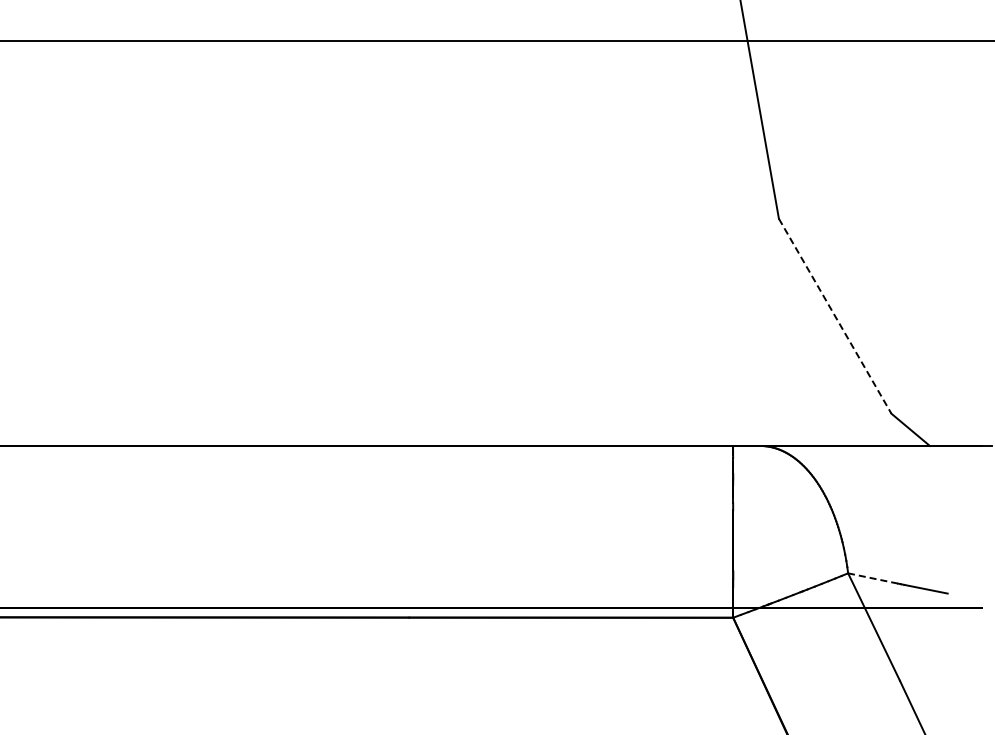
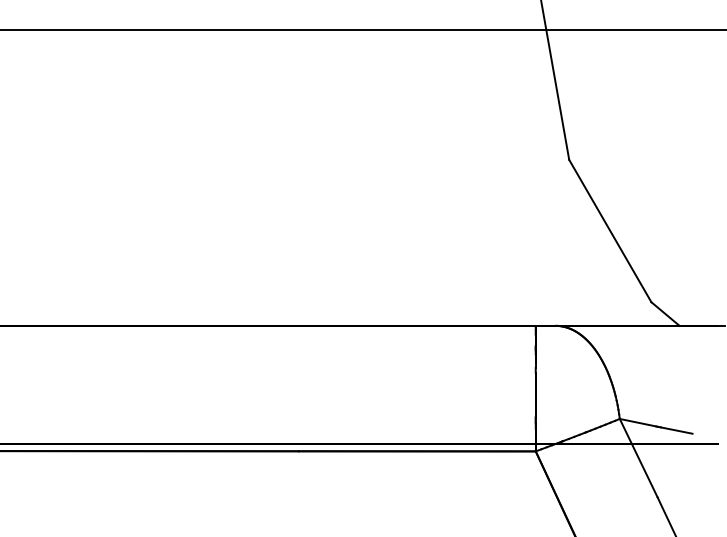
line: (835, 316) -> (610, 231), dashed -> solid
line: (872, 578) -> (637, 422), dashed -> solid

